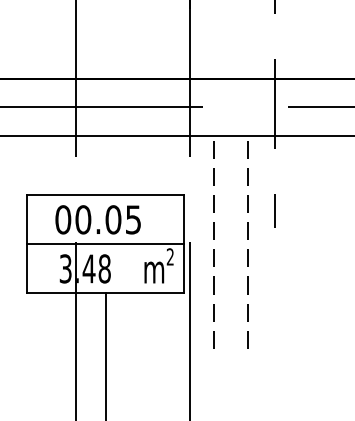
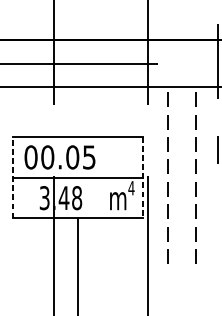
text: (97, 219) -> (59, 157), moved
line: (27, 243) -> (13, 177), solid -> dashed
line: (184, 244) -> (143, 177), solid -> dashed
text: (170, 256) -> (131, 187), 2 -> 4

